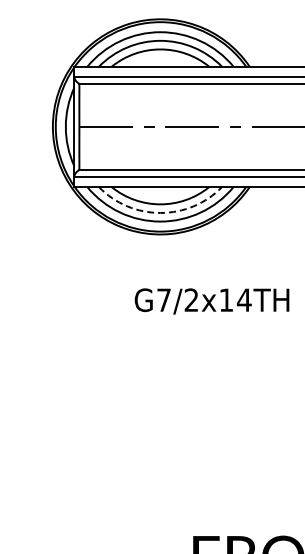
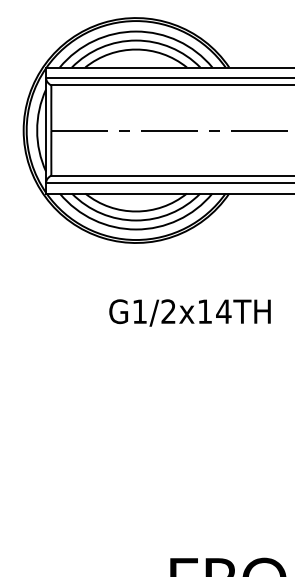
arc: (160, 212) -> (136, 220), dashed -> solid
text: (163, 299) -> (139, 310), G7/2x14TH -> G1/2x14TH

